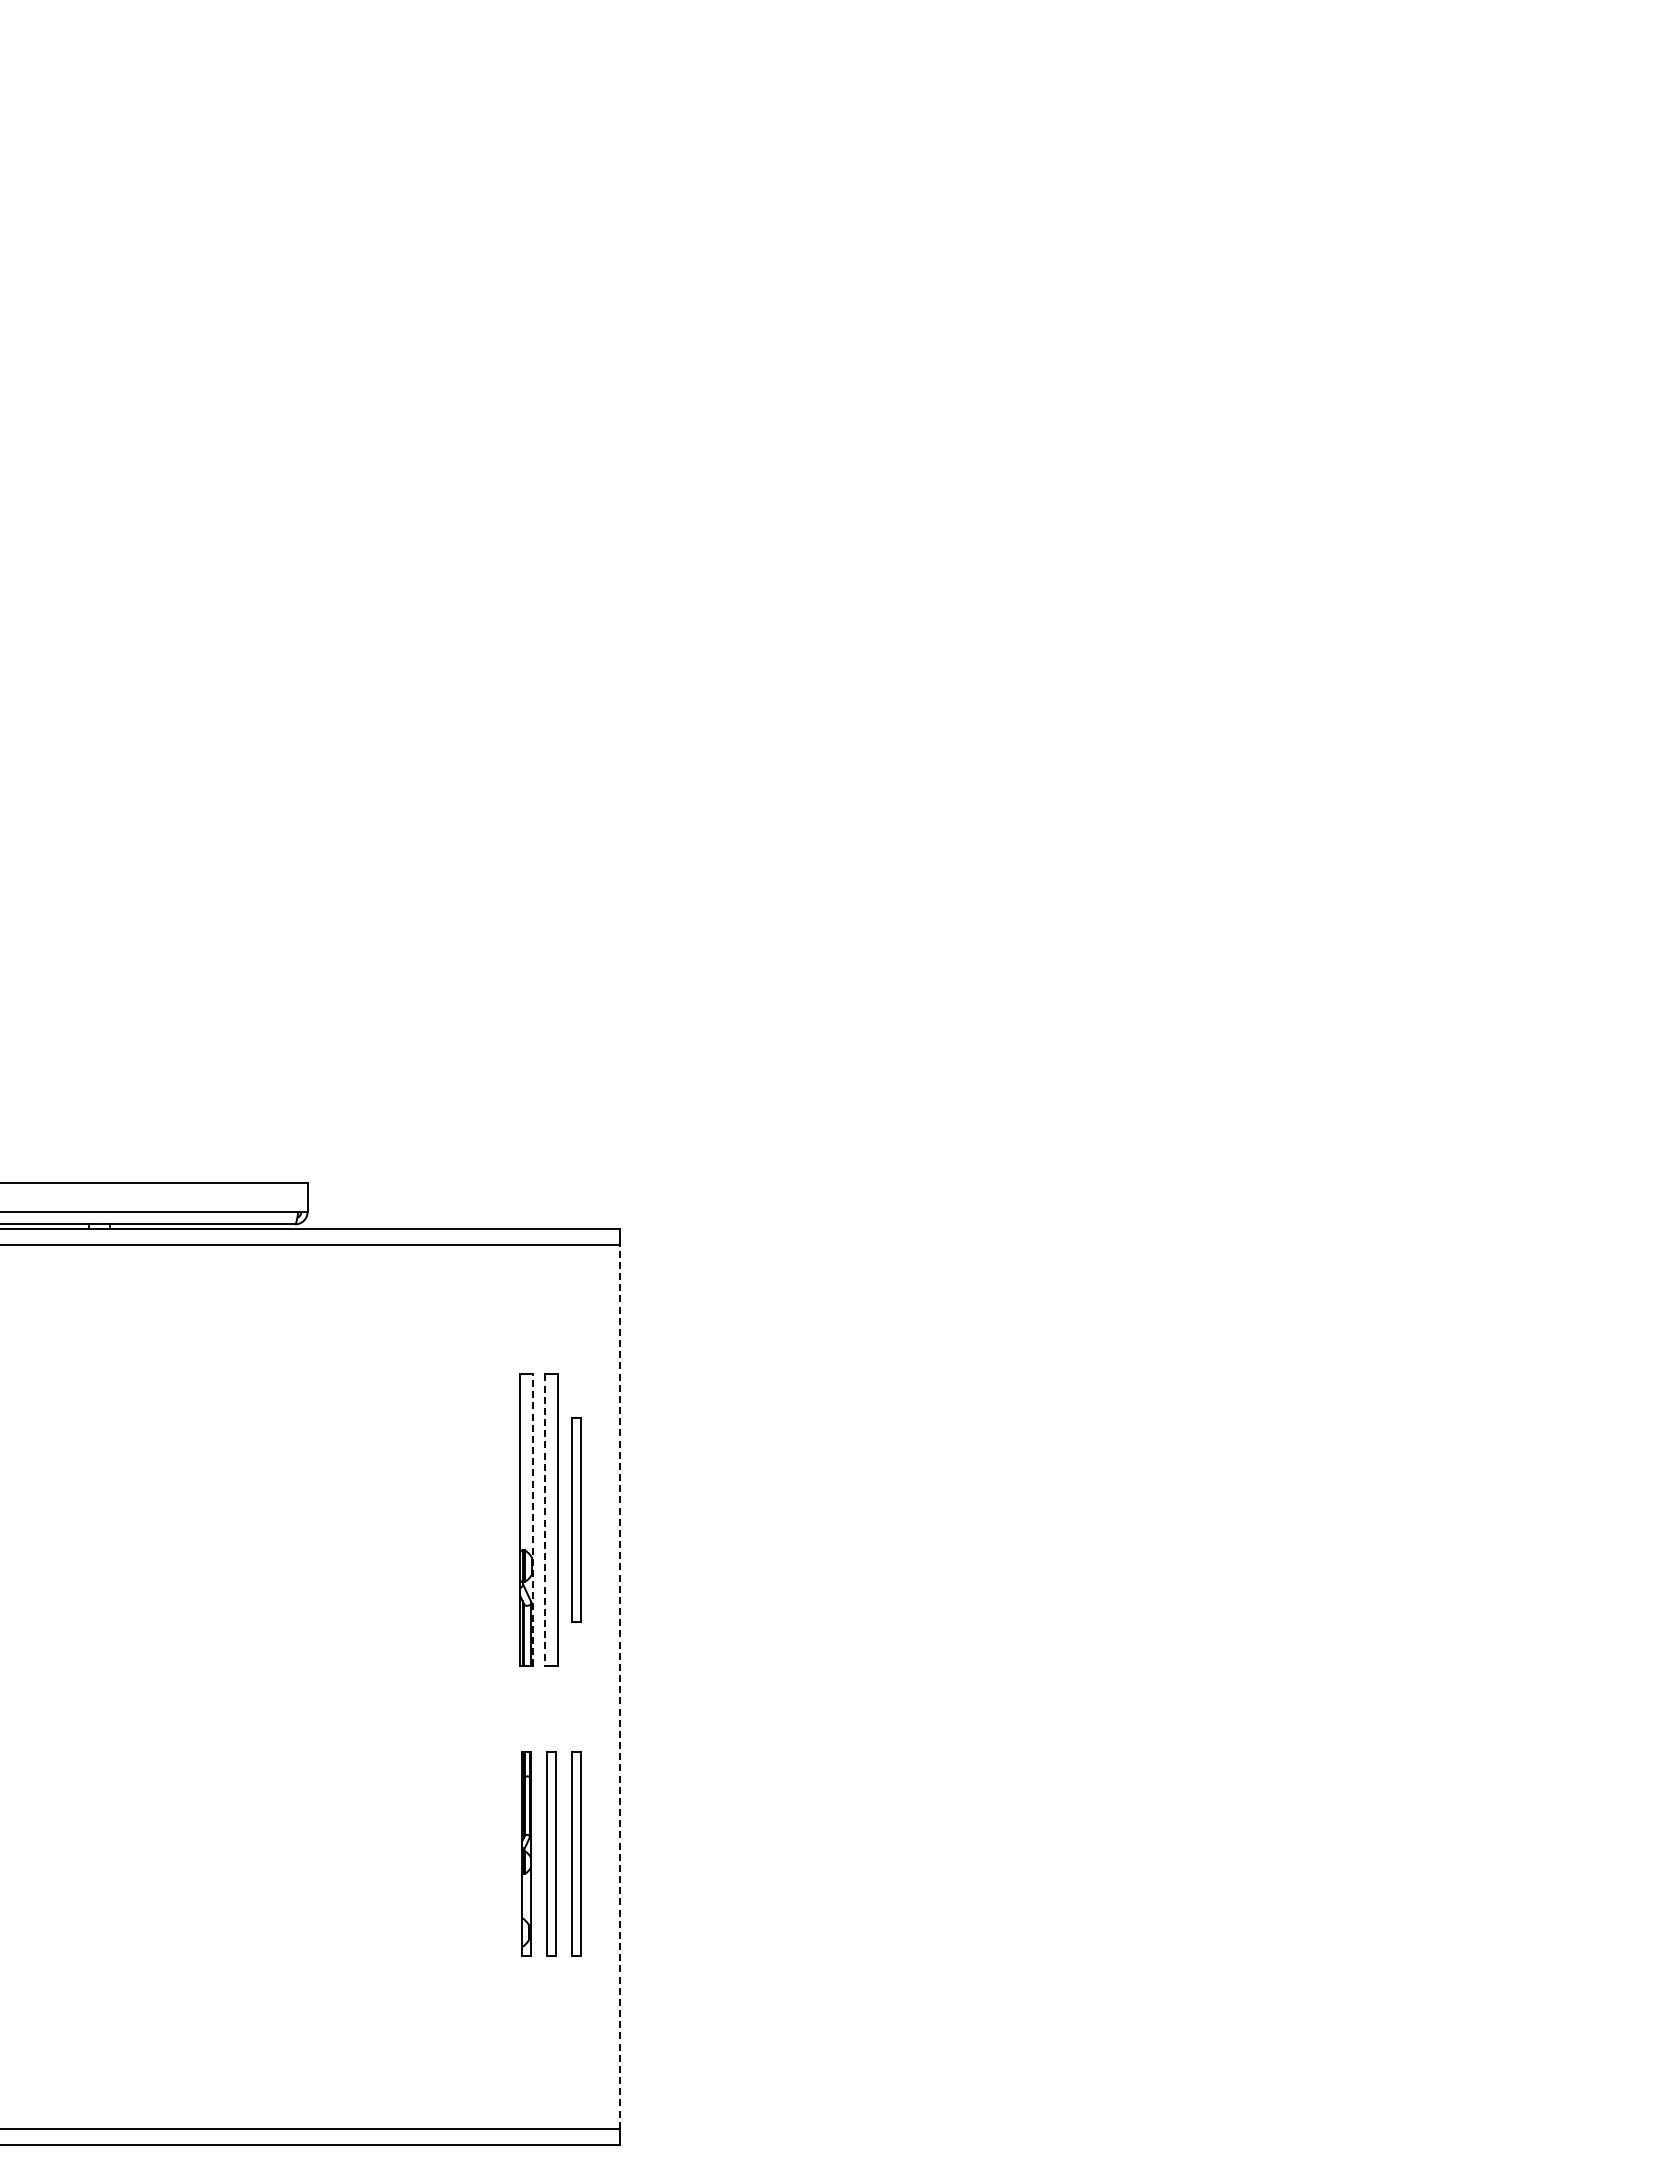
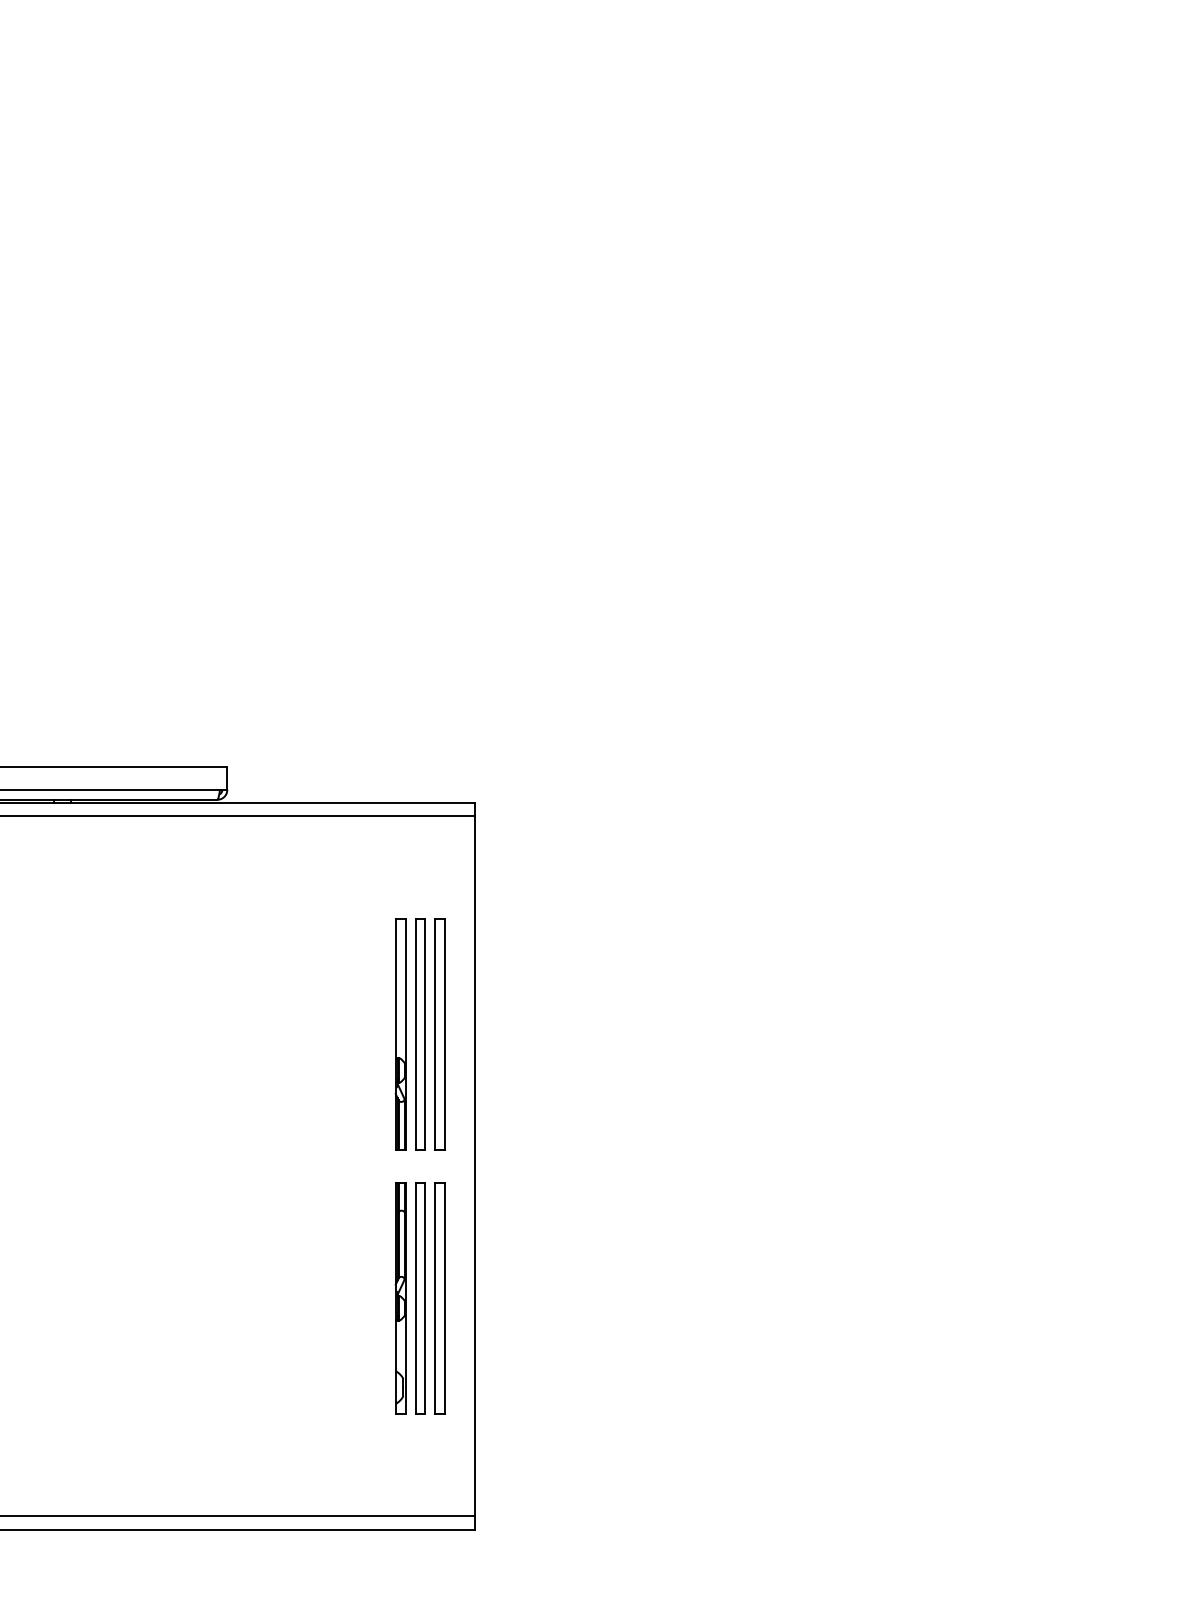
part: (576, 1519) -> (440, 1033), size x1.43
line: (532, 1520) -> (405, 1034), dashed -> solid
line: (545, 1520) -> (415, 1034), dashed -> solid
line: (620, 1687) -> (475, 1166), dashed -> solid
part: (526, 1853) -> (400, 1298), size x1.43
part: (551, 1853) -> (420, 1298), size x1.43
part: (576, 1853) -> (440, 1298), size x1.43

